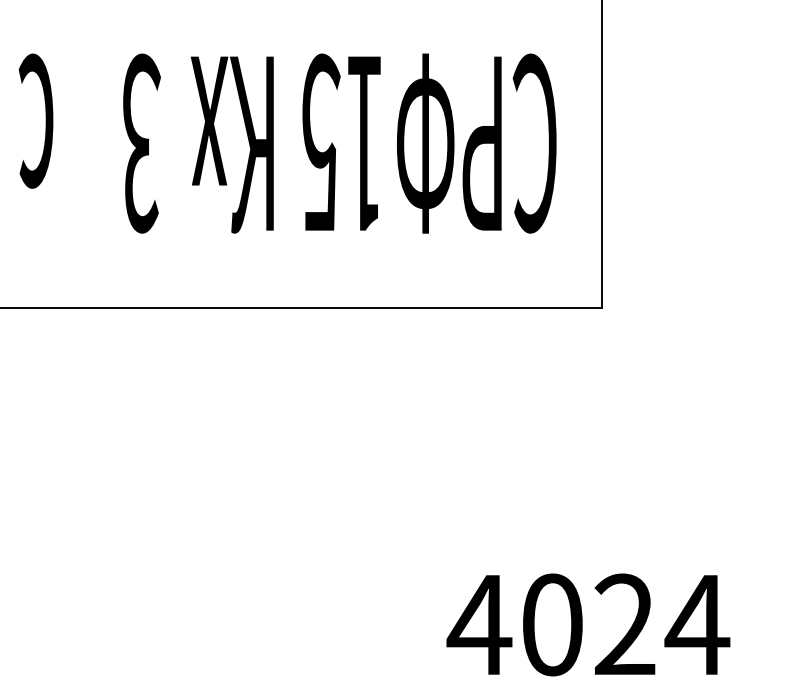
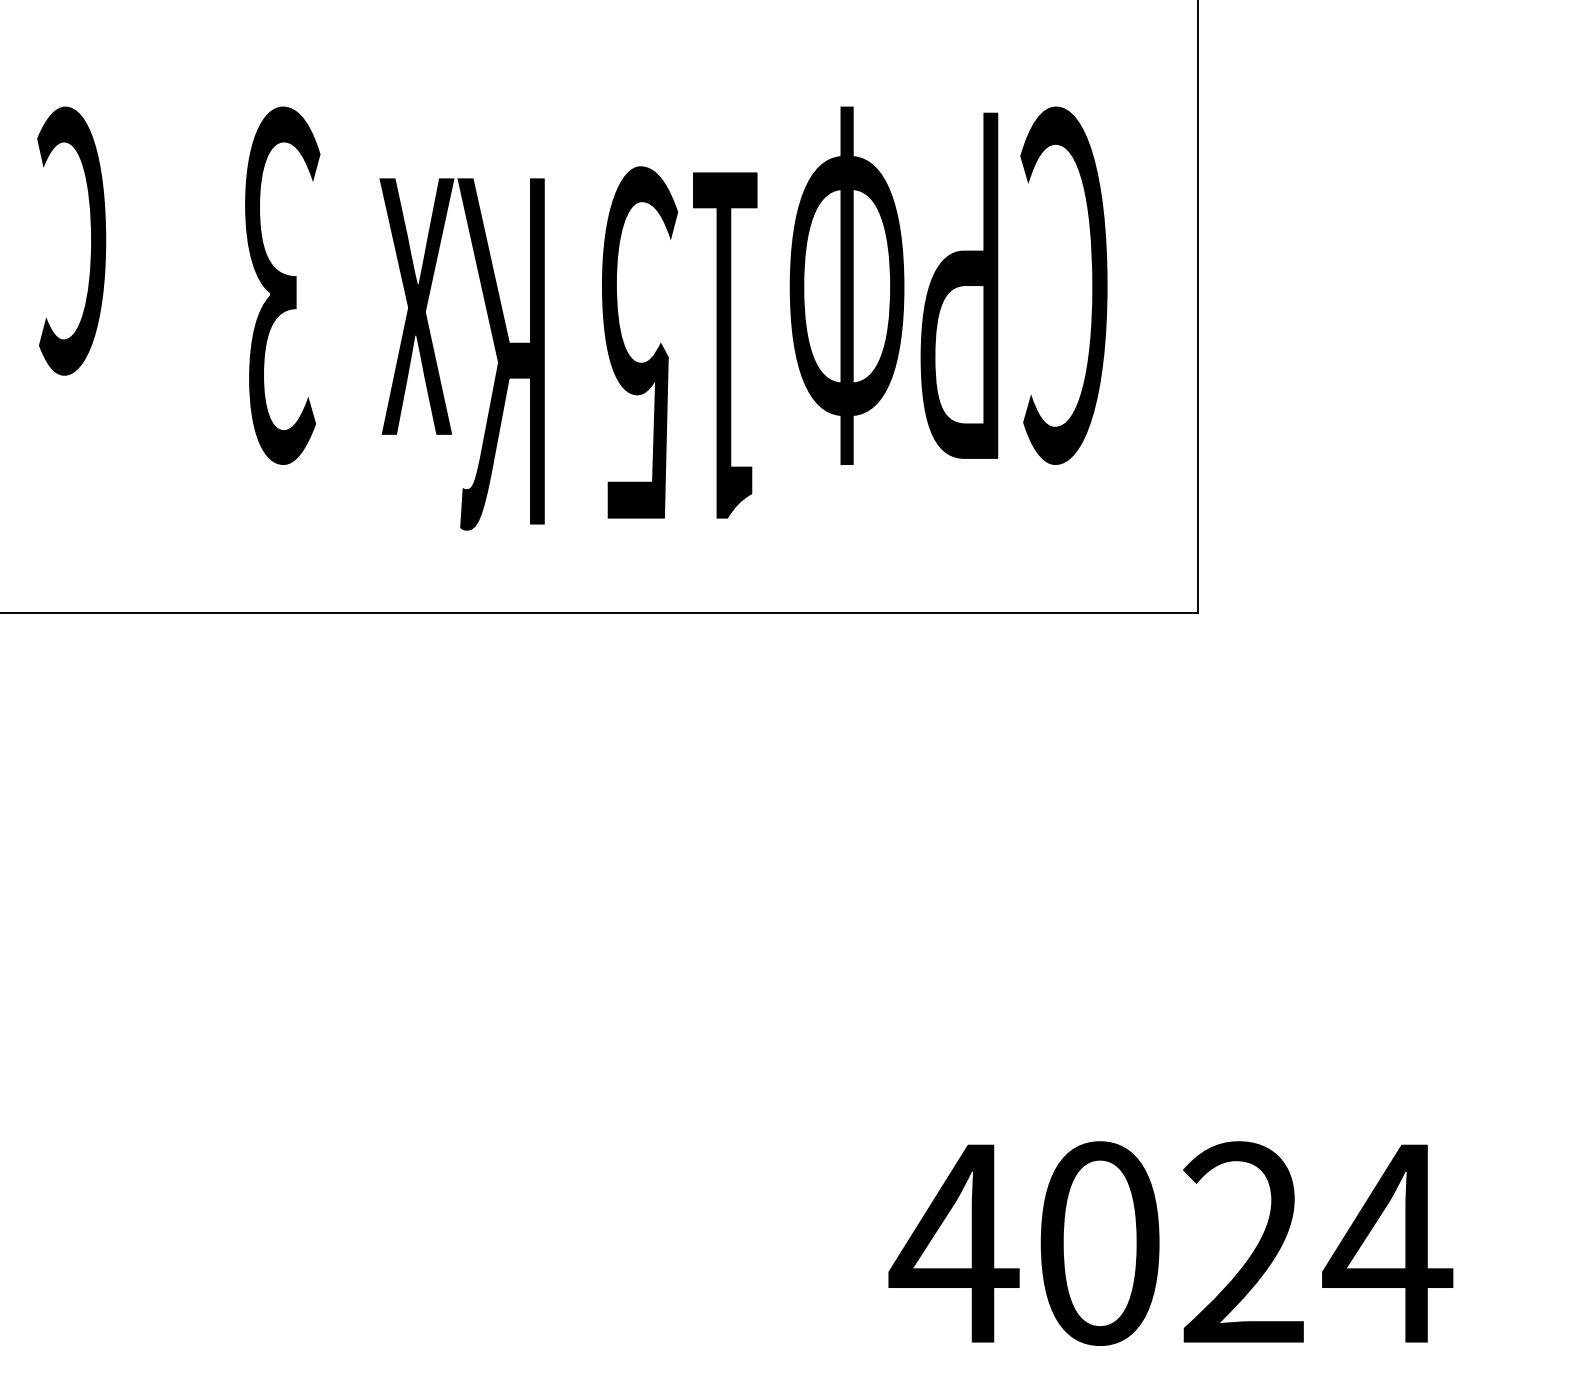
text: (341, 141) -> (679, 341), moved
text: (231, 144) -> (460, 353), moved

